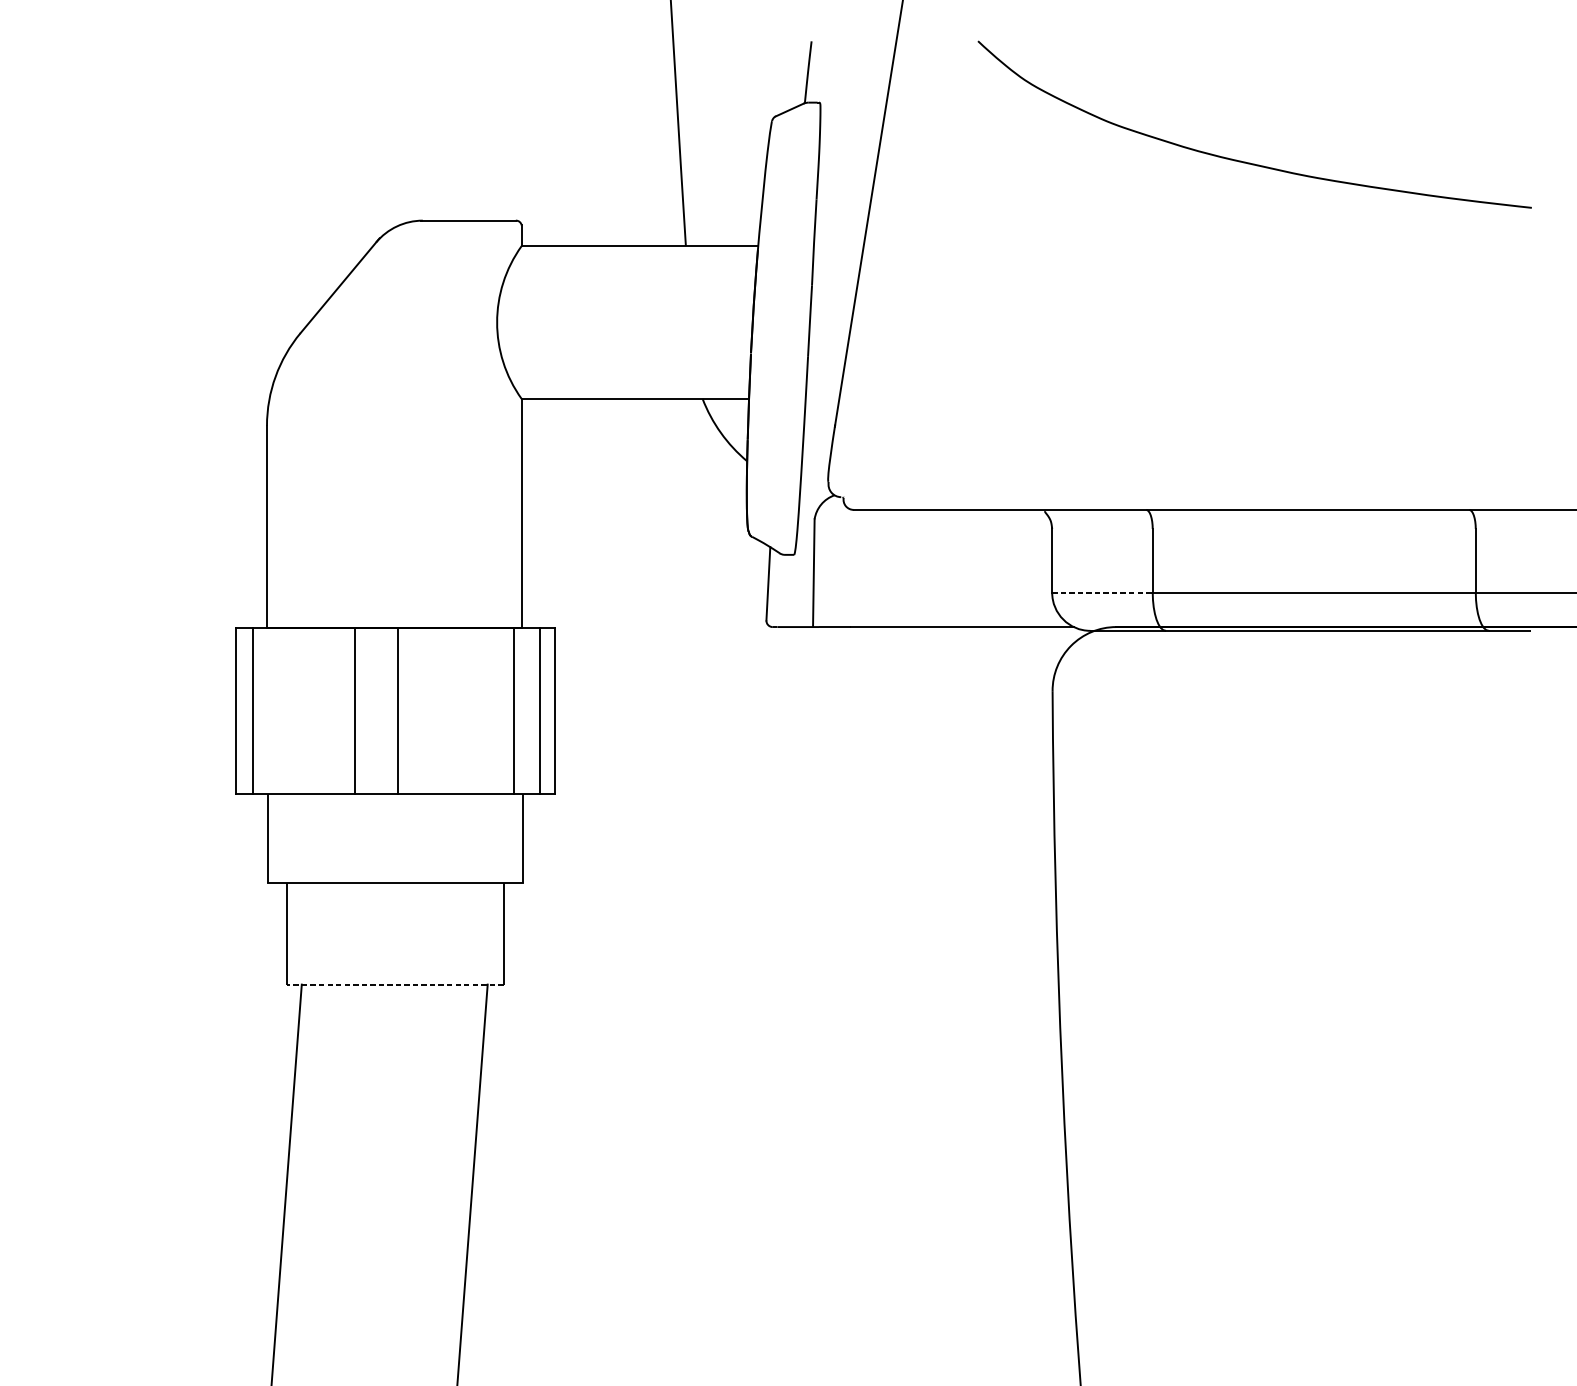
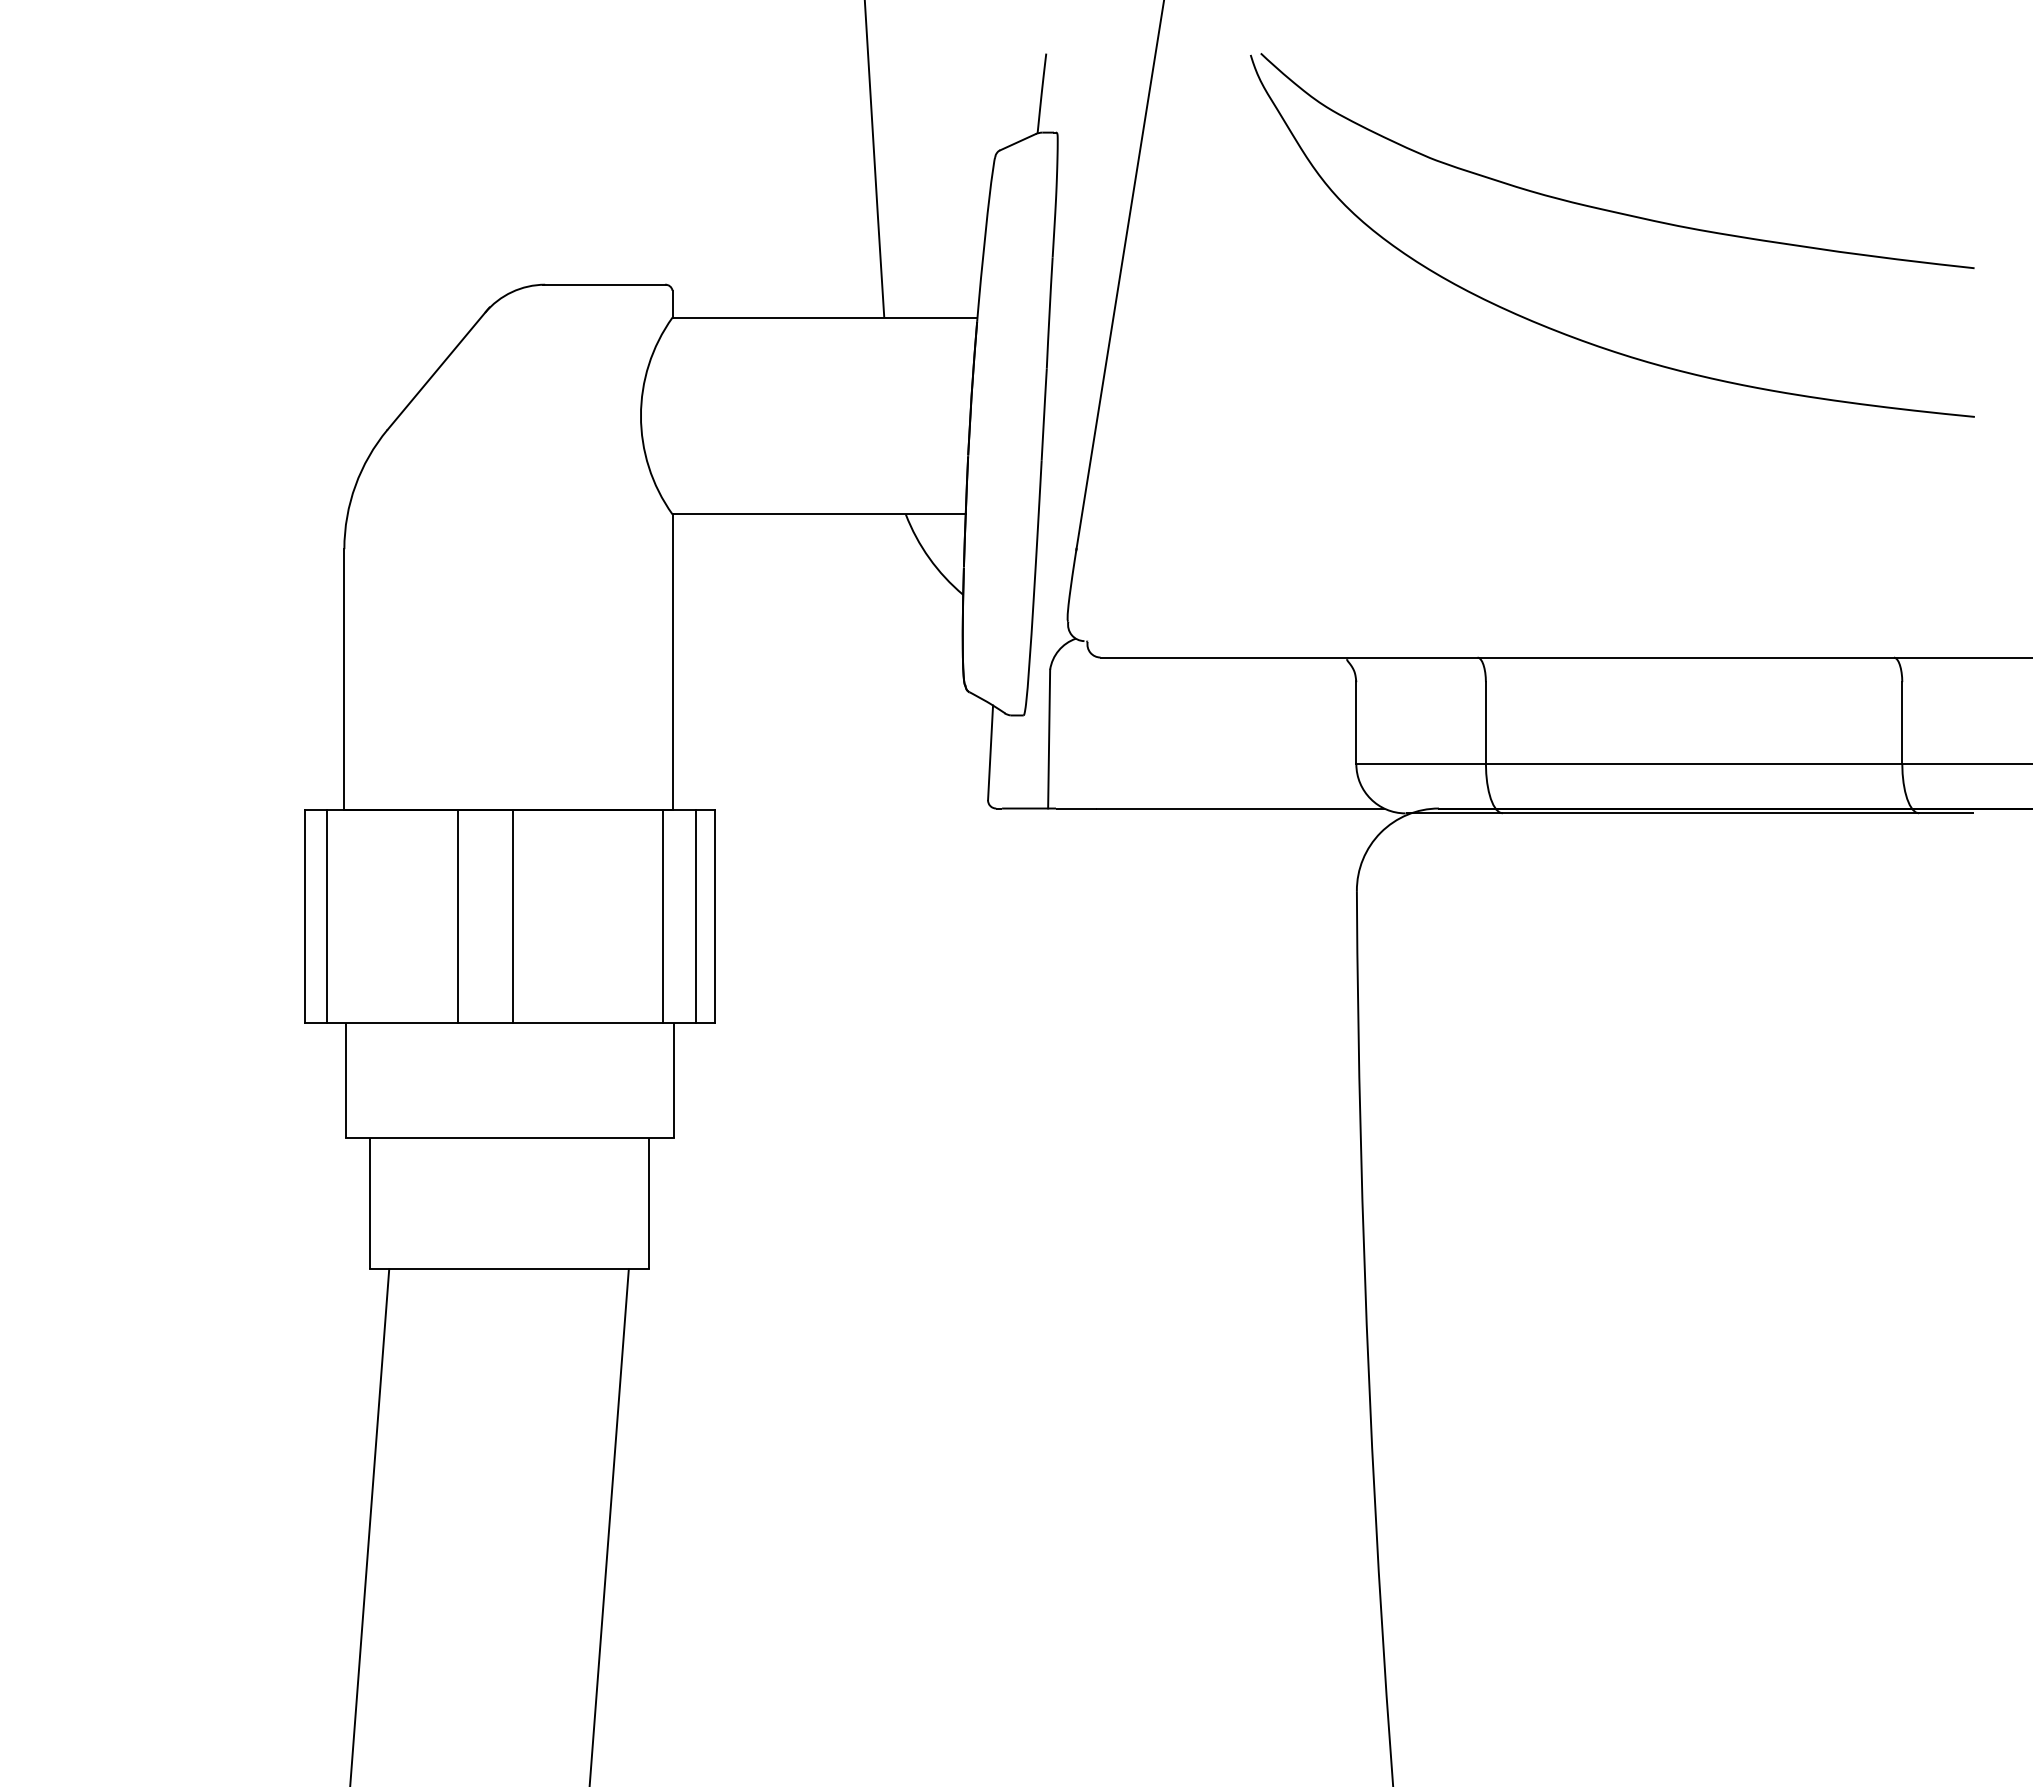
curve: (1221, 260) -> (1574, 336), added
line: (1102, 592) -> (1421, 764), dashed -> solid
line: (395, 984) -> (509, 1269), dashed -> solid

